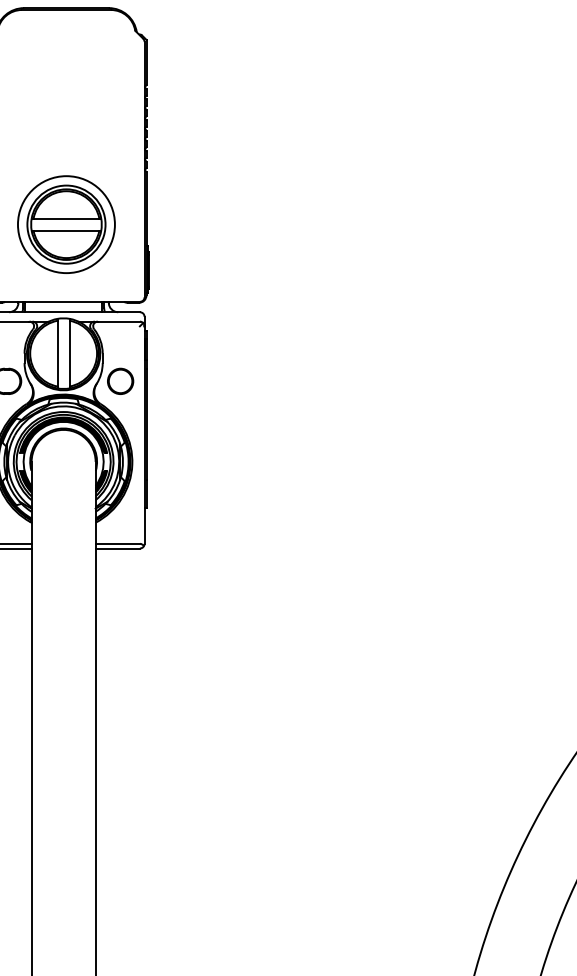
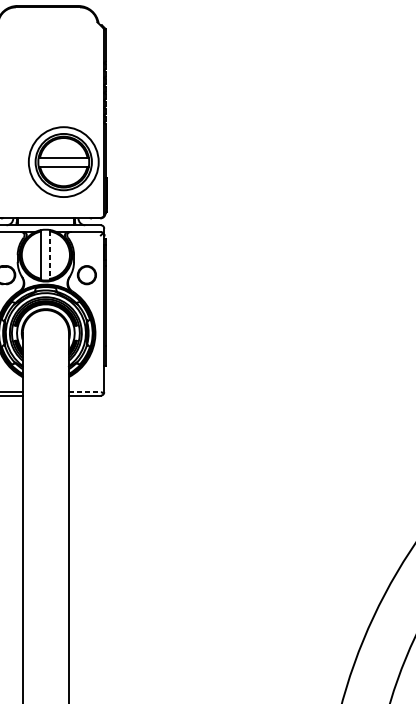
part: (66, 224) -> (63, 162), moved
line: (69, 353) -> (50, 255), solid -> dashed
line: (118, 543) -> (85, 392), solid -> dashed

